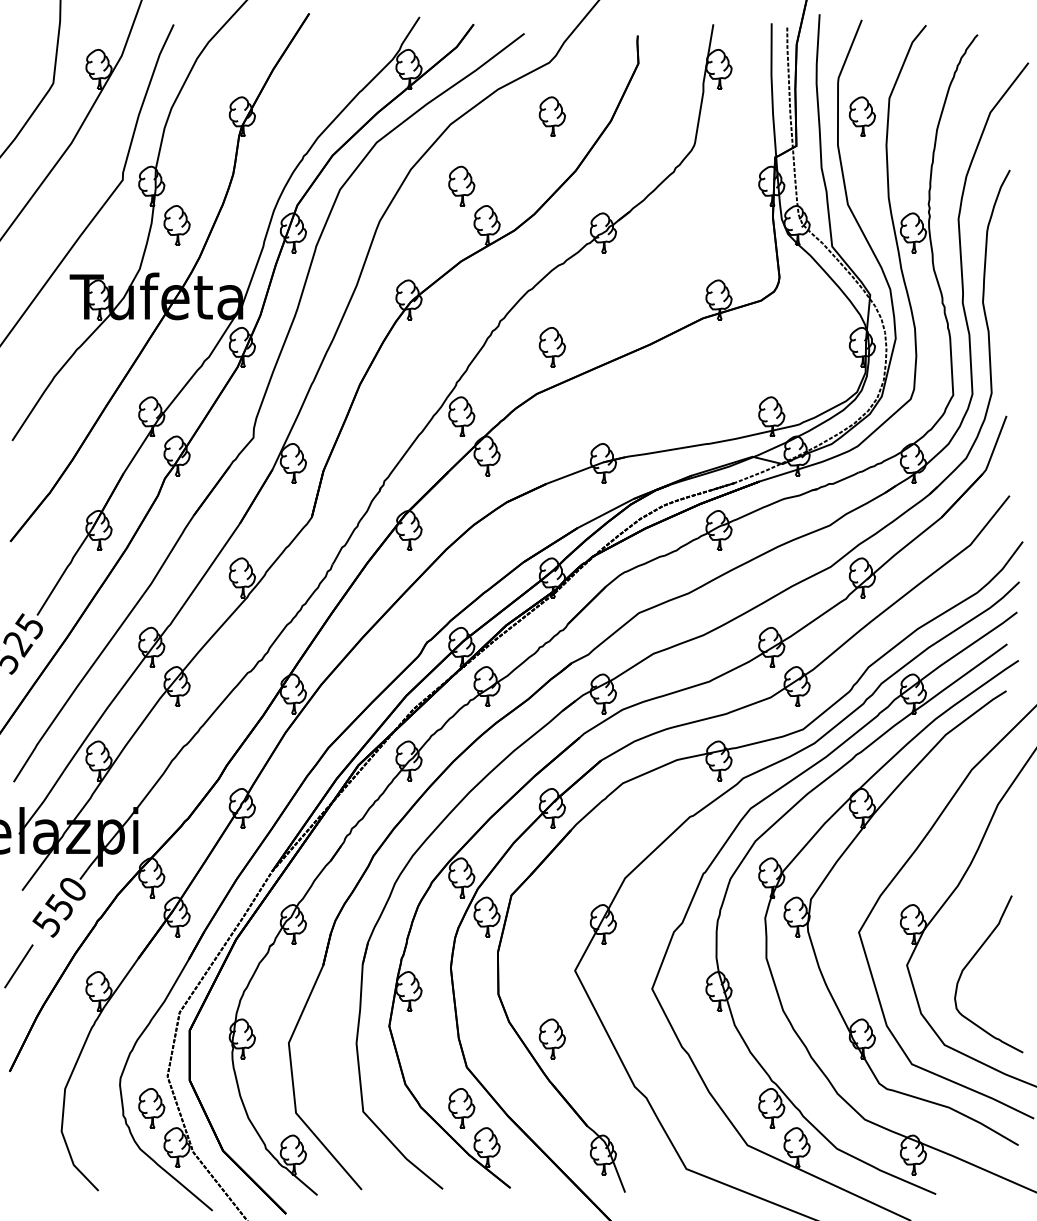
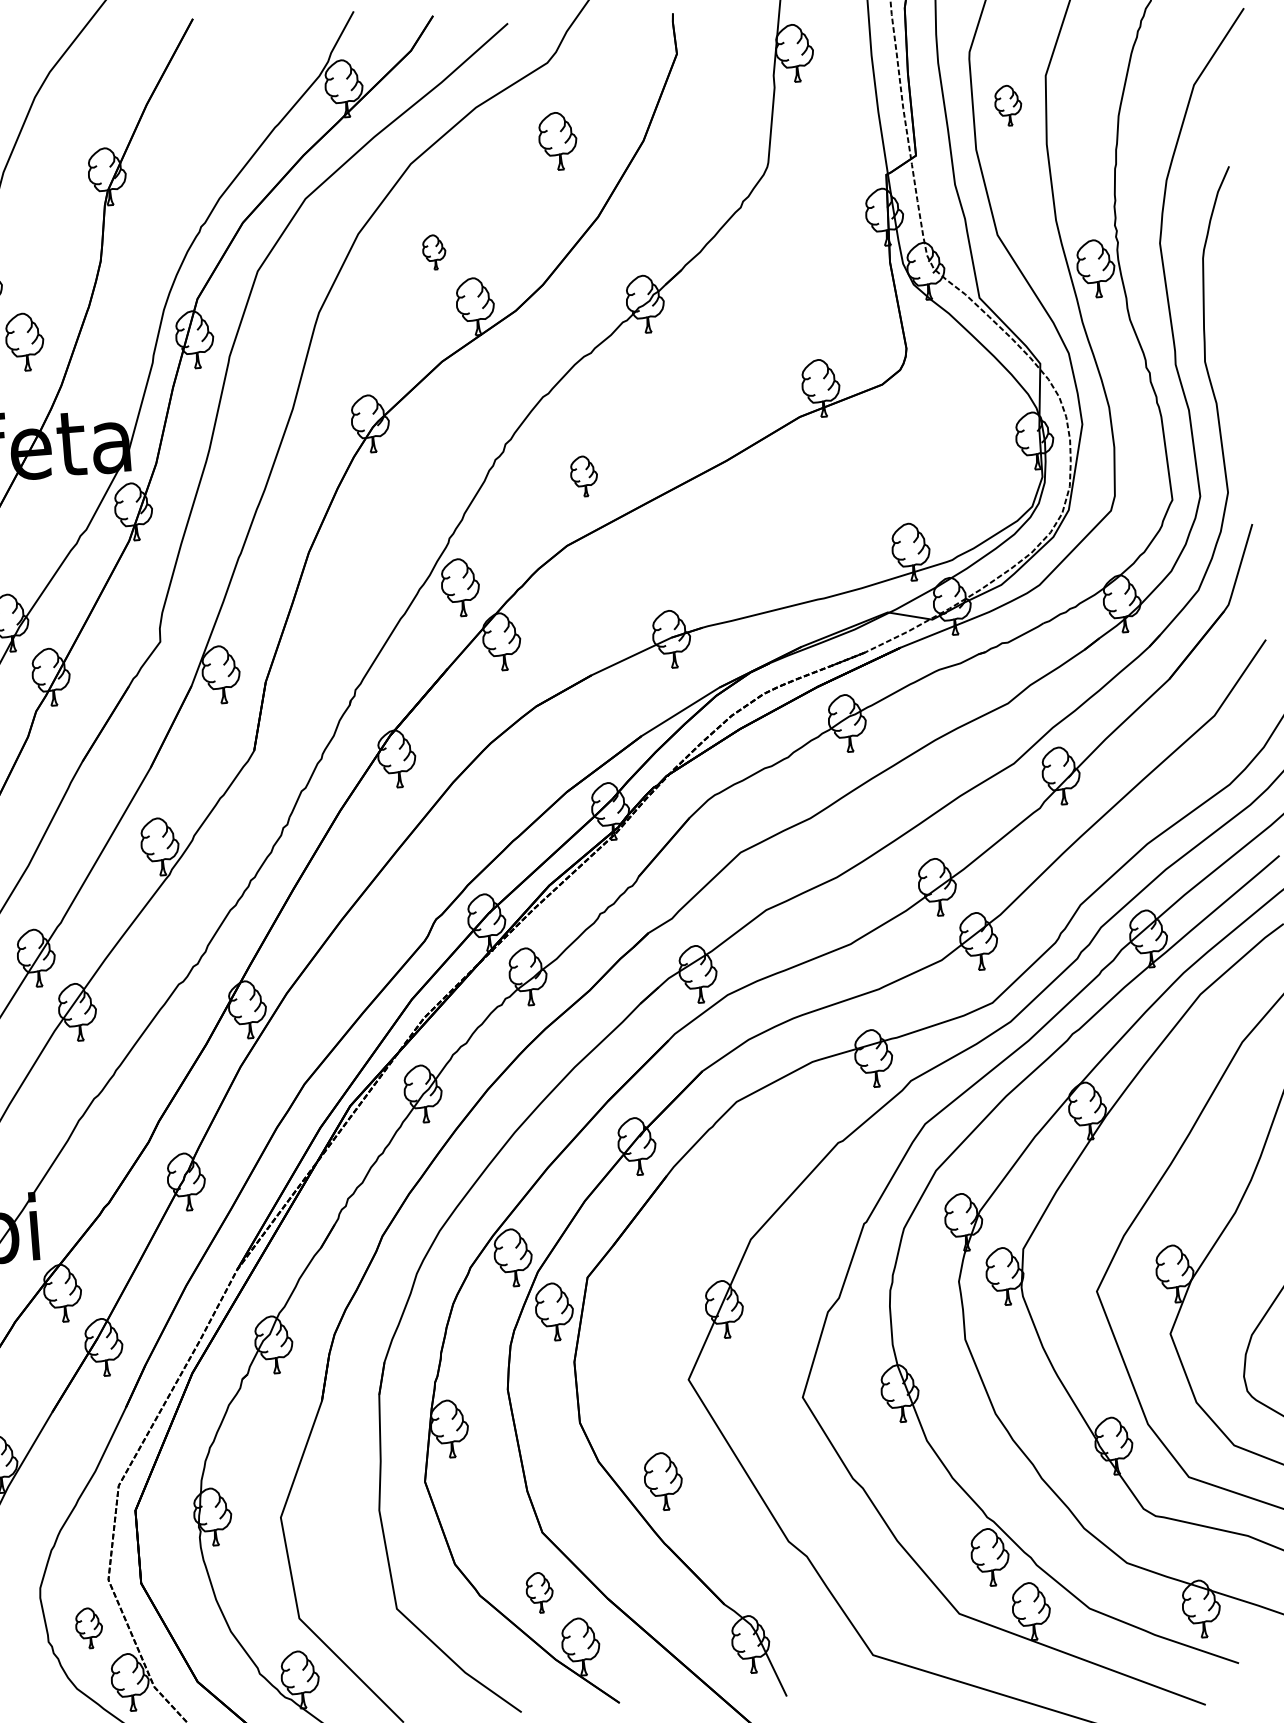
part: (861, 116) -> (1007, 105), size x0.7
part: (461, 185) -> (433, 251), size x0.6
part: (551, 347) -> (583, 476), size x0.7
part: (151, 1108) -> (88, 1628), size x0.7
part: (461, 1108) -> (539, 1592), size x0.7

